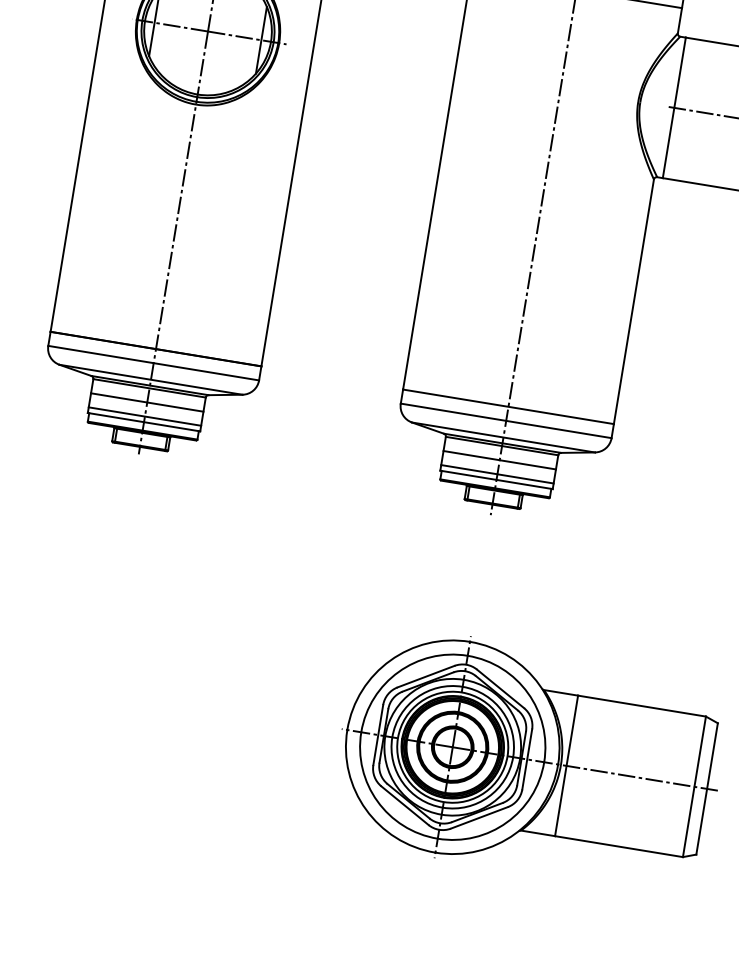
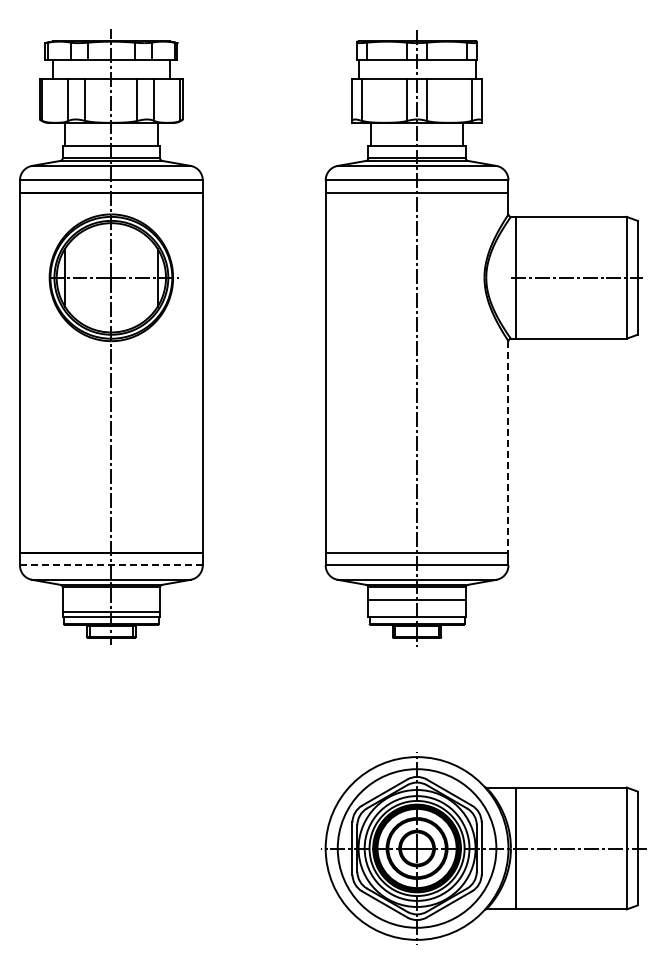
line: (633, 302) -> (508, 447), solid -> dashed
line: (153, 363) -> (111, 565), solid -> dashed
line: (147, 402) -> (111, 599), removed
line: (496, 473) -> (416, 611), removed

